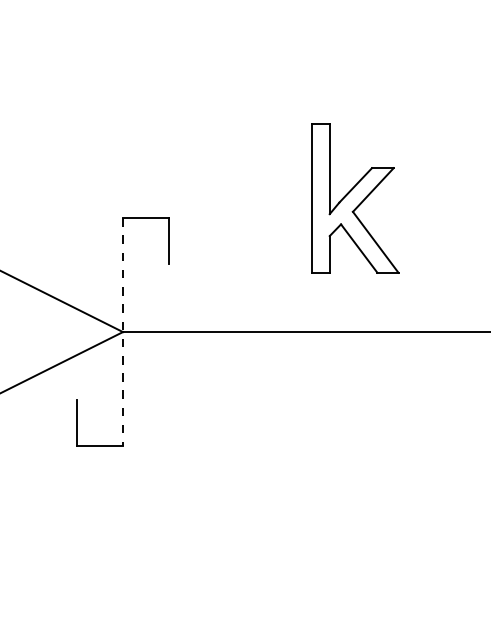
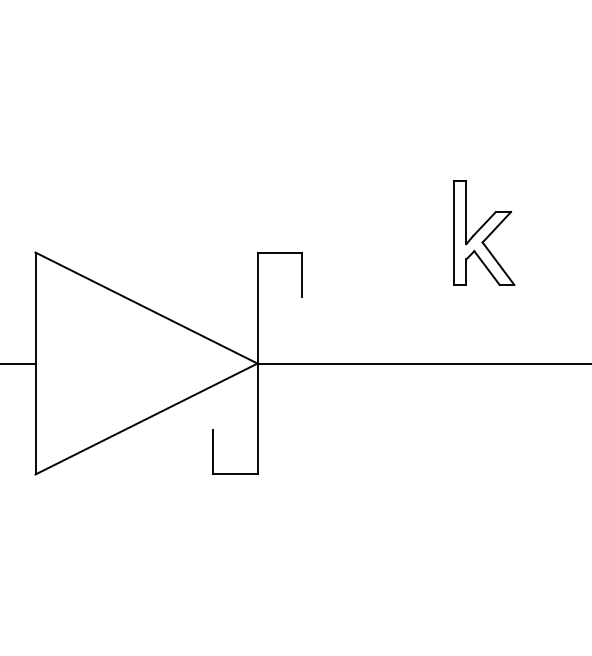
part: (355, 197) -> (484, 232), size x0.71
line: (122, 332) -> (257, 363), dashed -> solid

